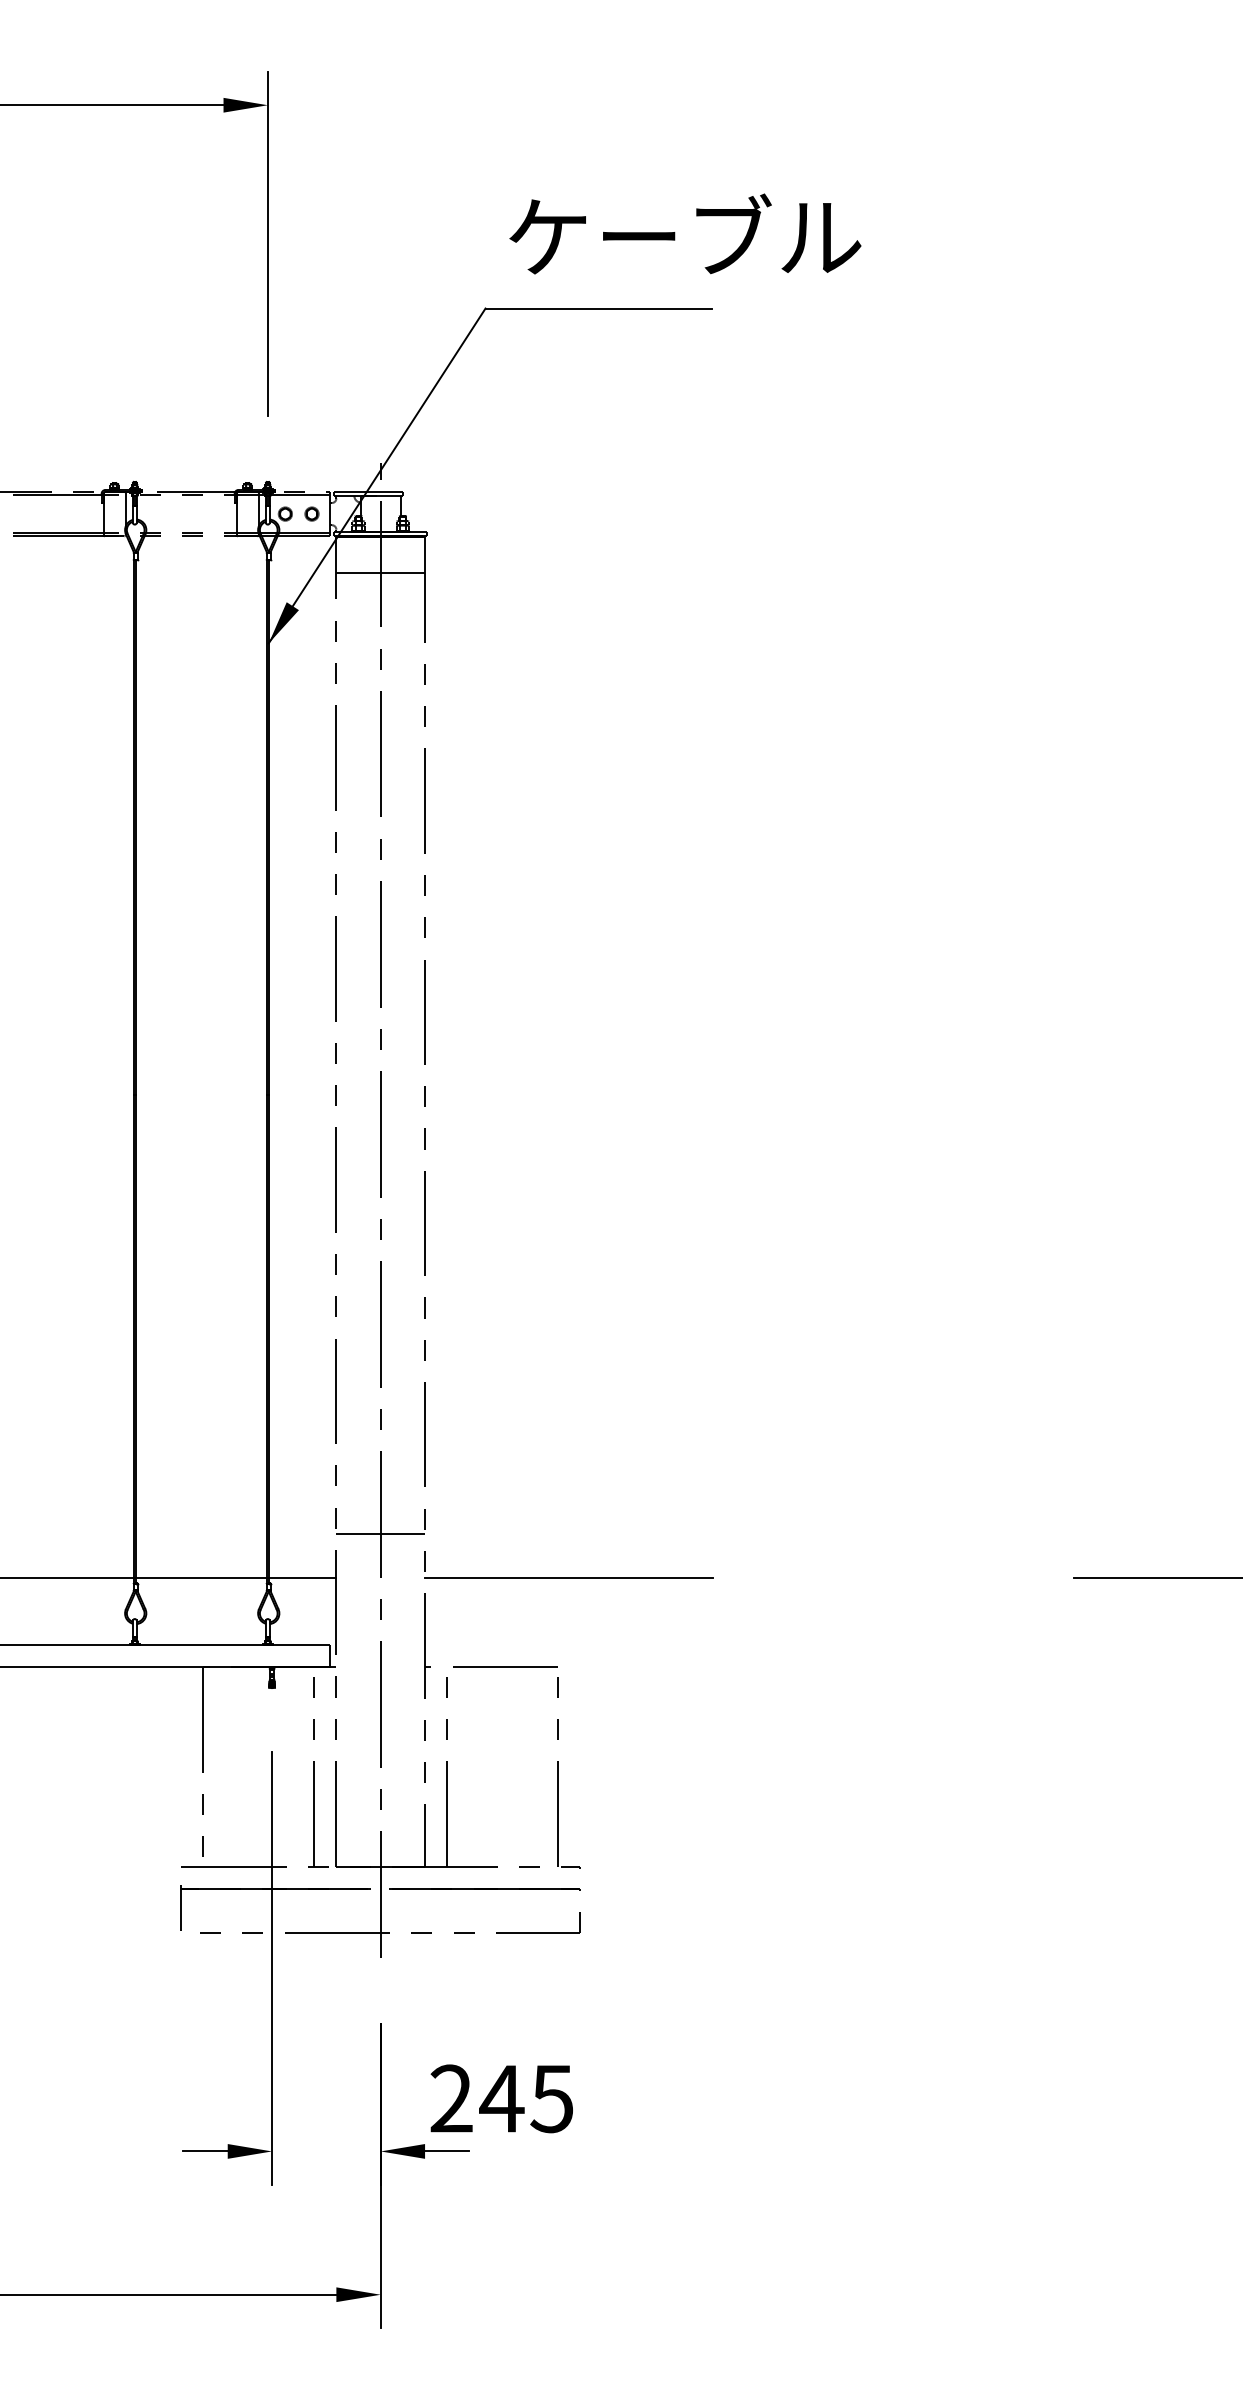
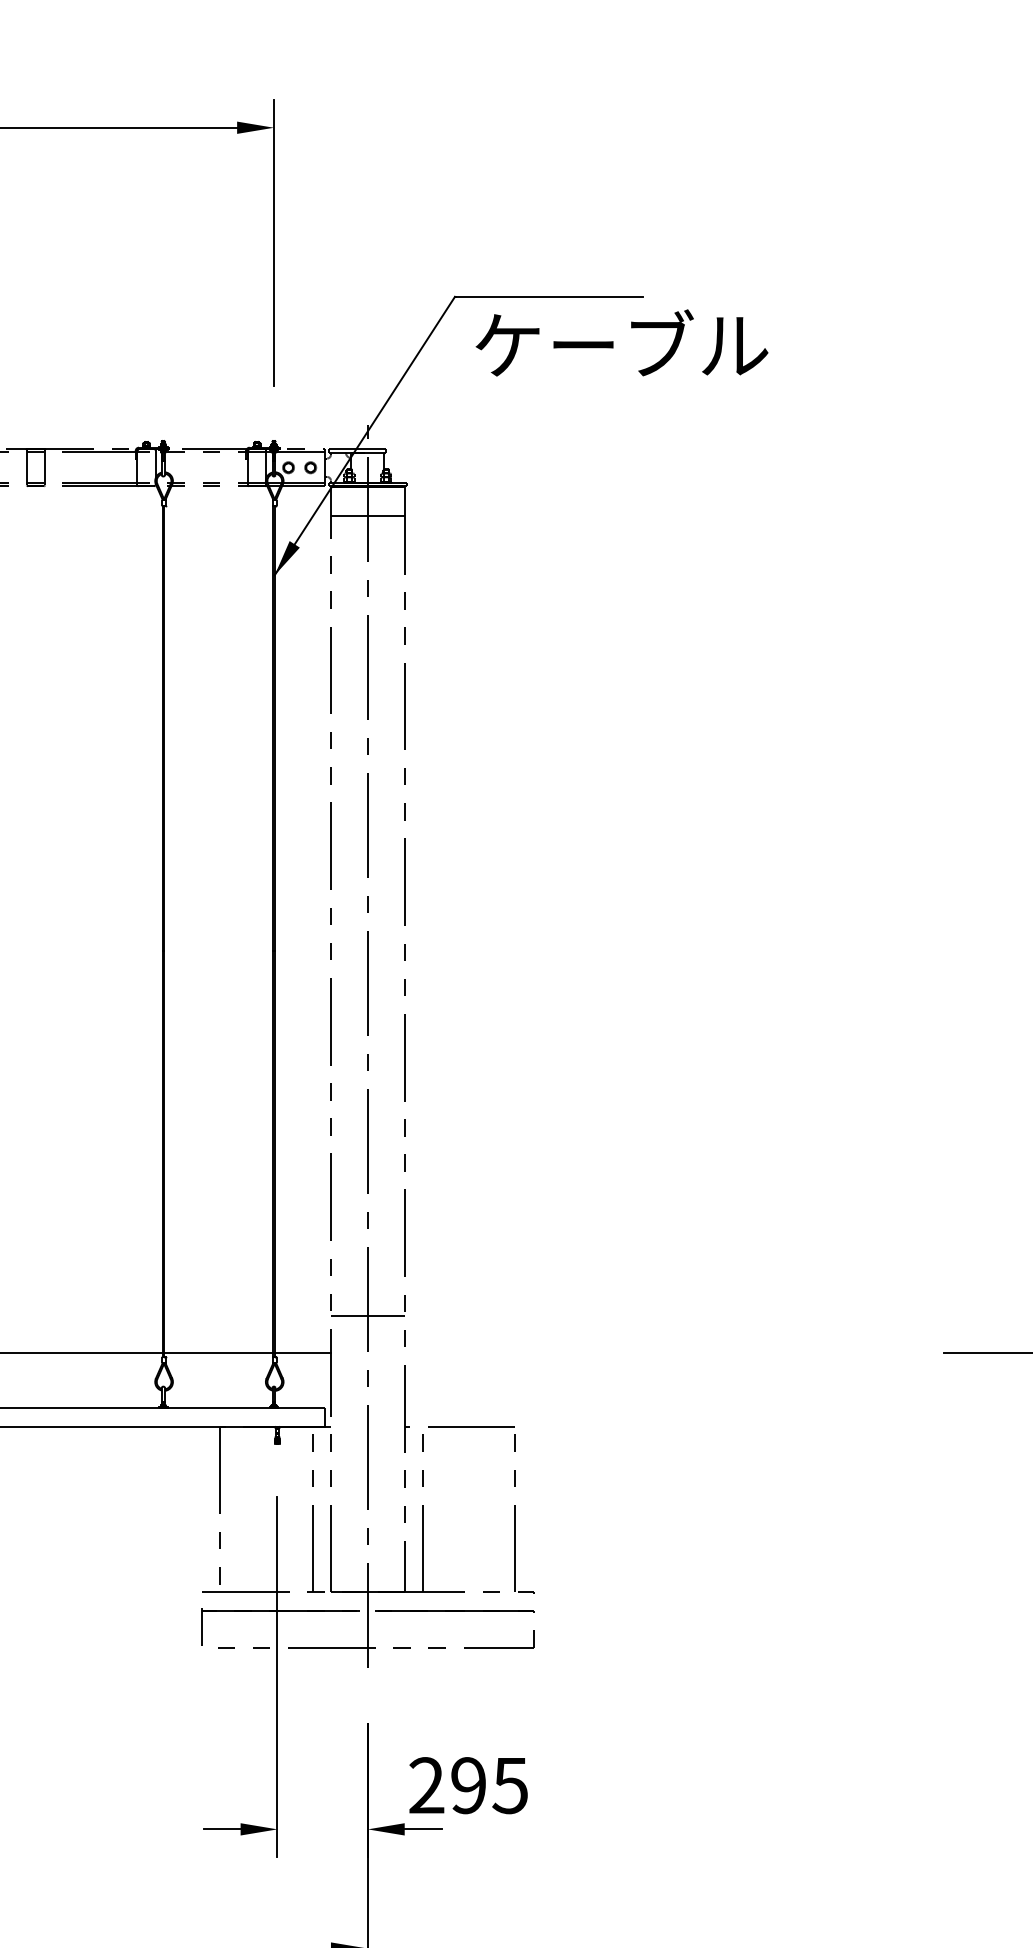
text: (685, 233) -> (622, 342), moved
line: (569, 1578) -> (524, 1352), removed
text: (501, 2098) -> (468, 1785), 245 -> 295

